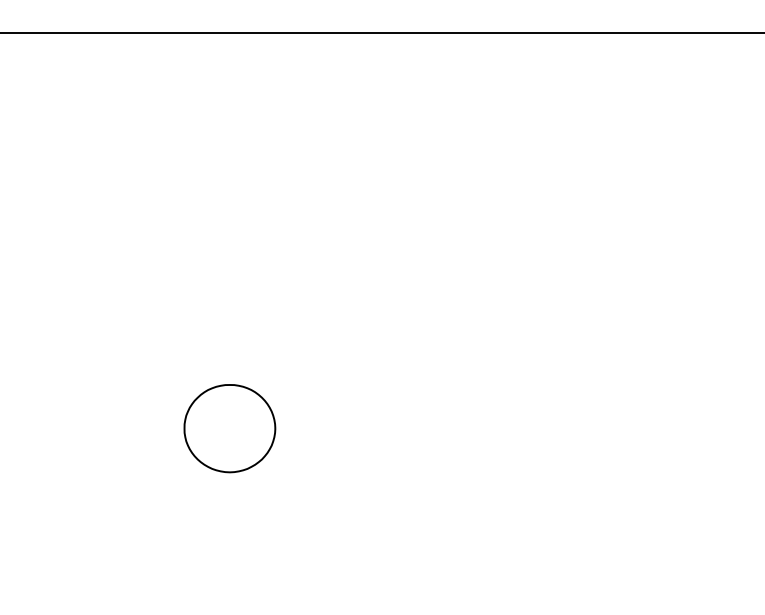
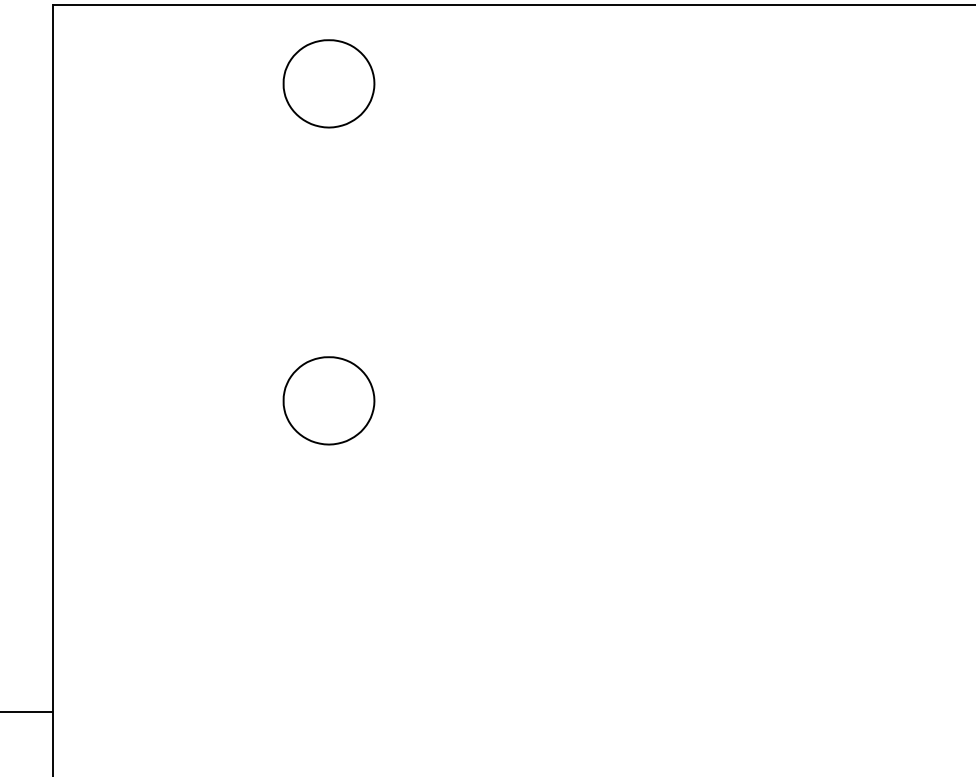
part: (229, 111) -> (328, 83), added

